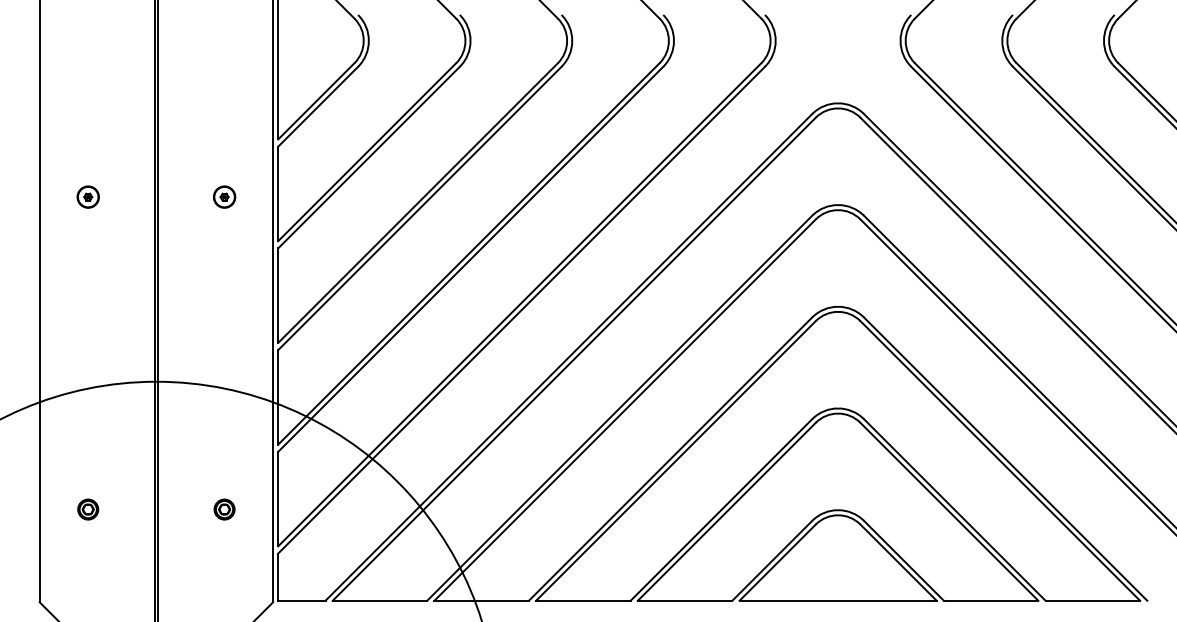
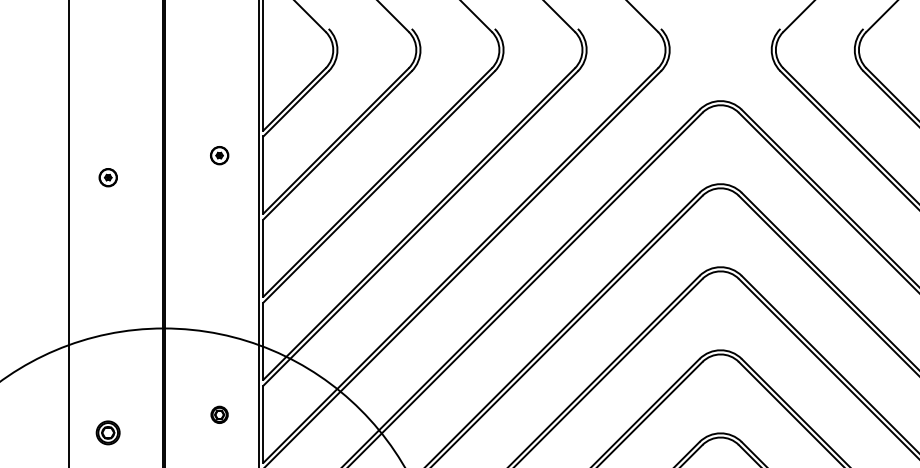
part: (224, 196) -> (219, 155), moved
part: (88, 509) -> (108, 432), size x1.4
part: (224, 509) -> (219, 414), moved

